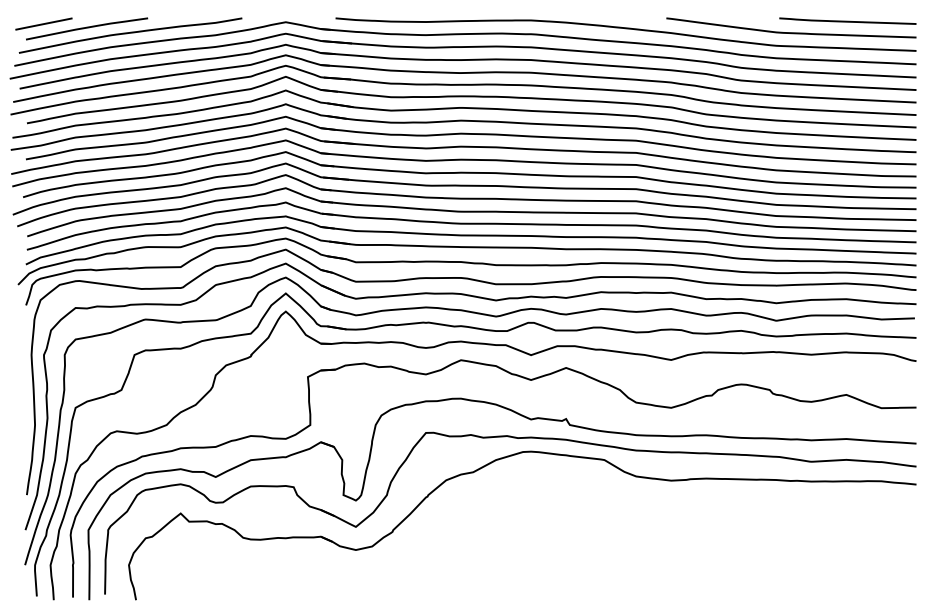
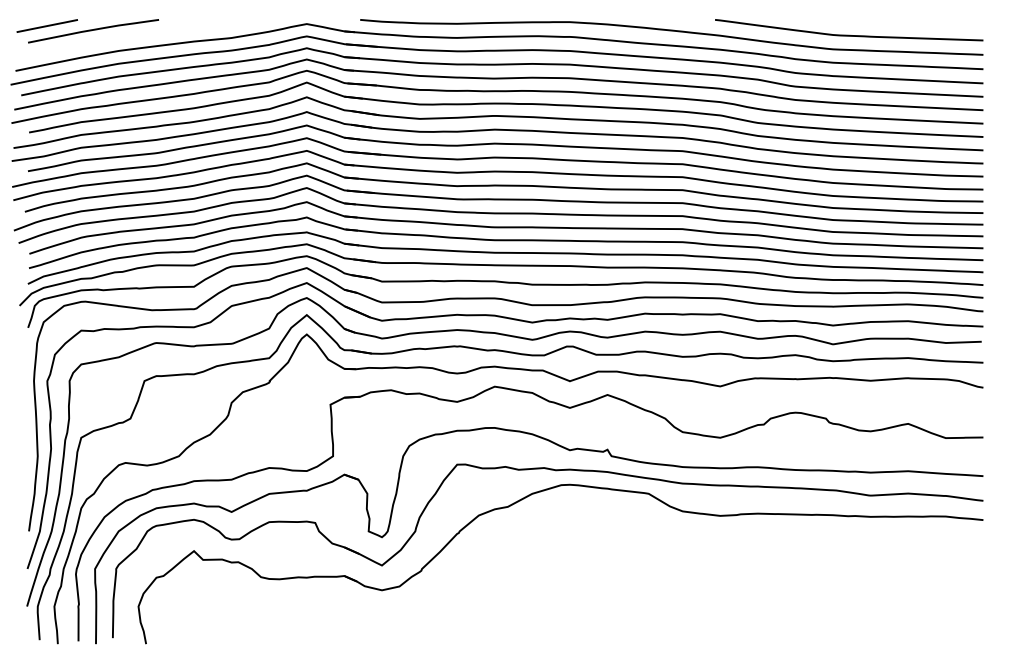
line: (847, 20) -> (909, 22), removed
curve: (130, 33) -> (140, 36), removed

